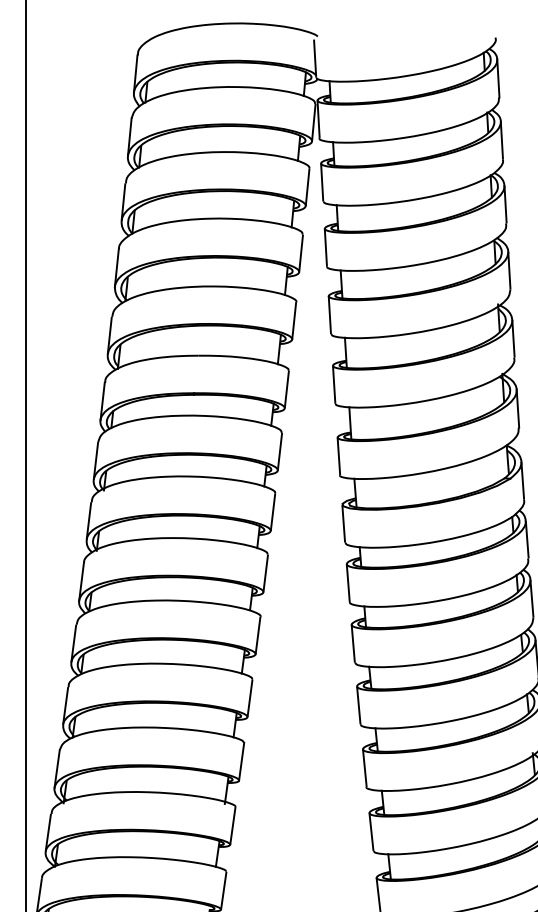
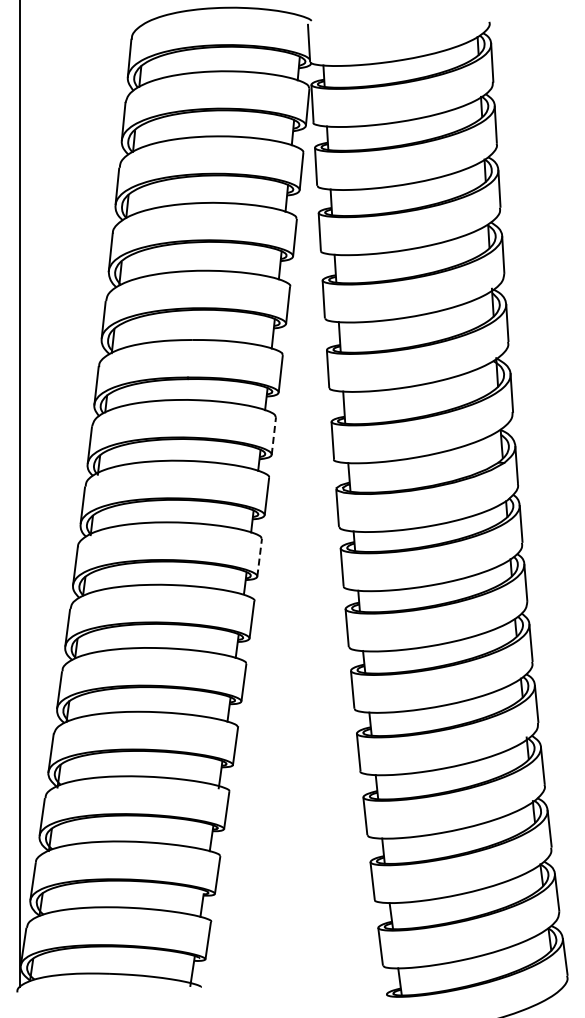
line: (279, 452) -> (273, 436), solid -> dashed
line: (265, 573) -> (259, 557), solid -> dashed

